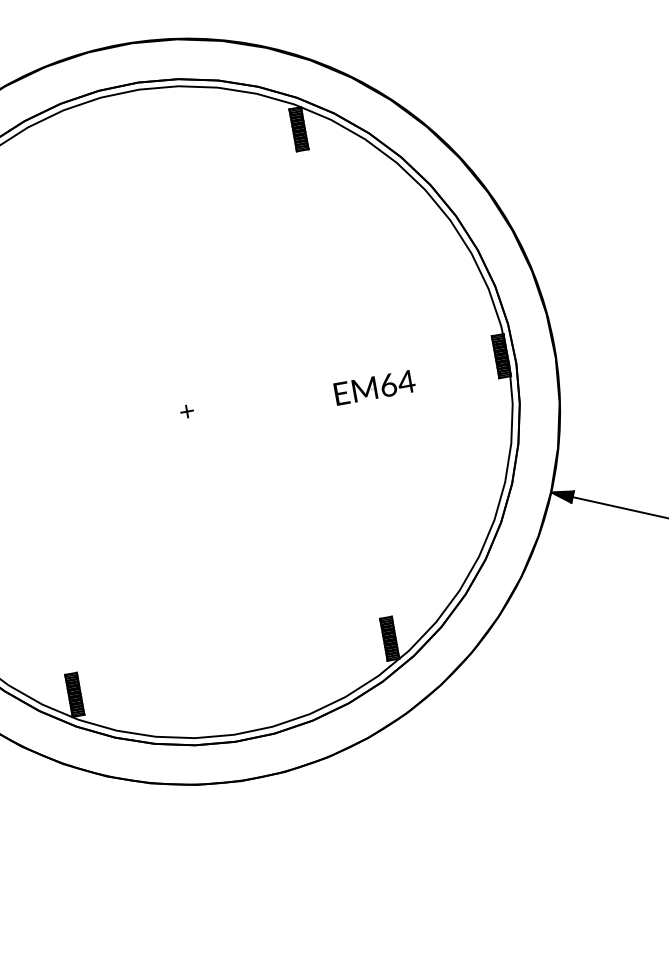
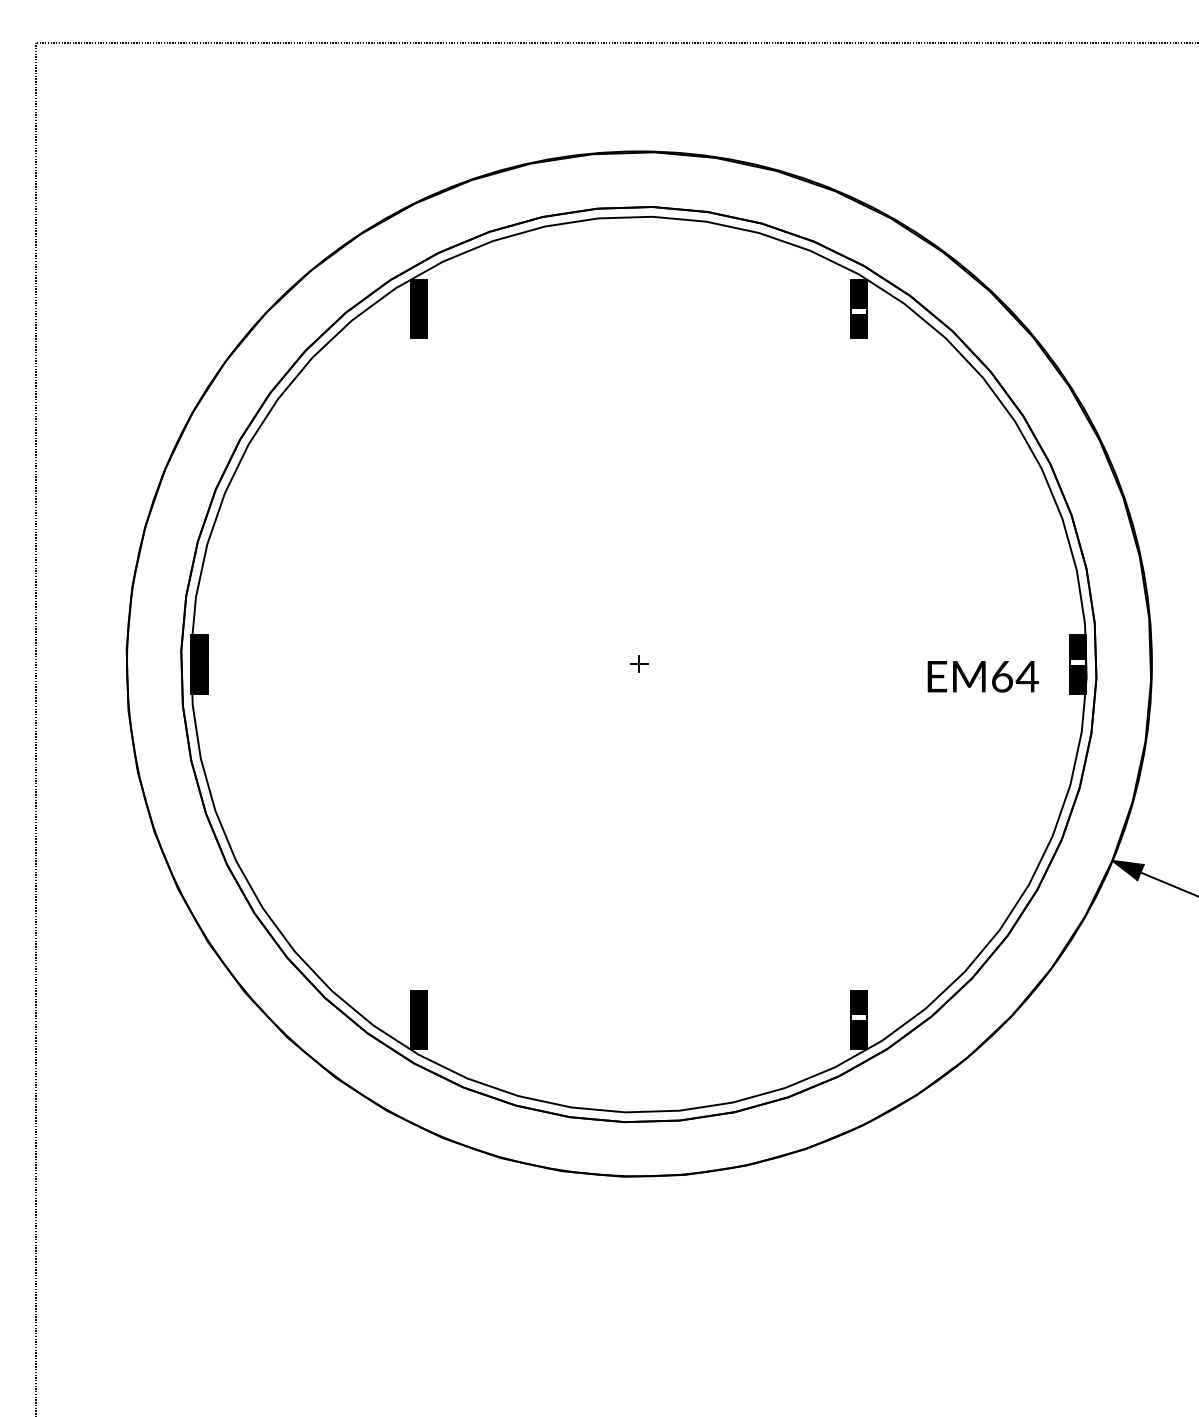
fill: (299, 131) -> (858, 311), removed
fill: (500, 354) -> (1077, 661), removed
part: (374, 387) -> (982, 676), moved
fill: (389, 636) -> (858, 1016), removed

